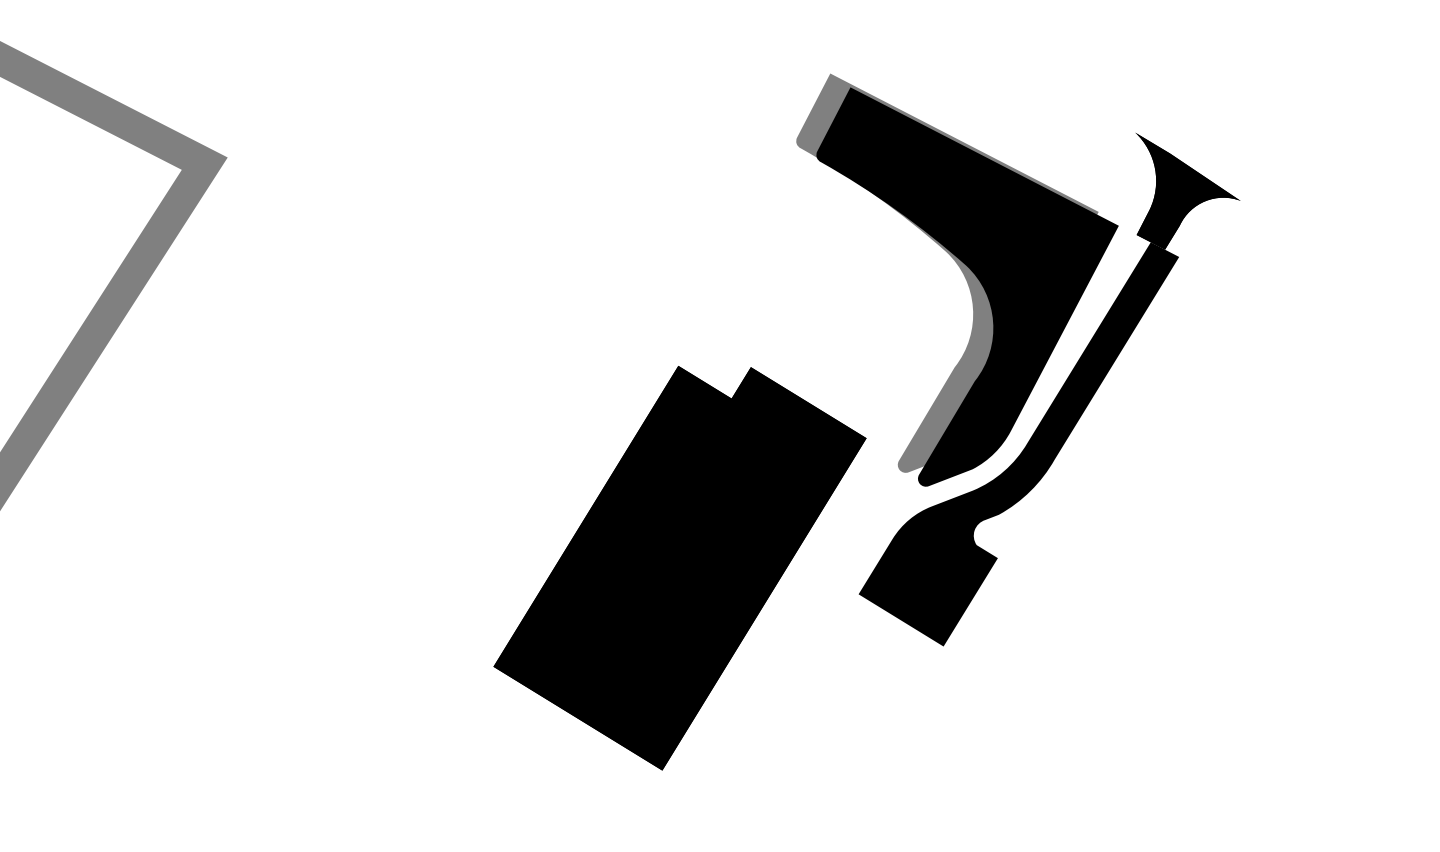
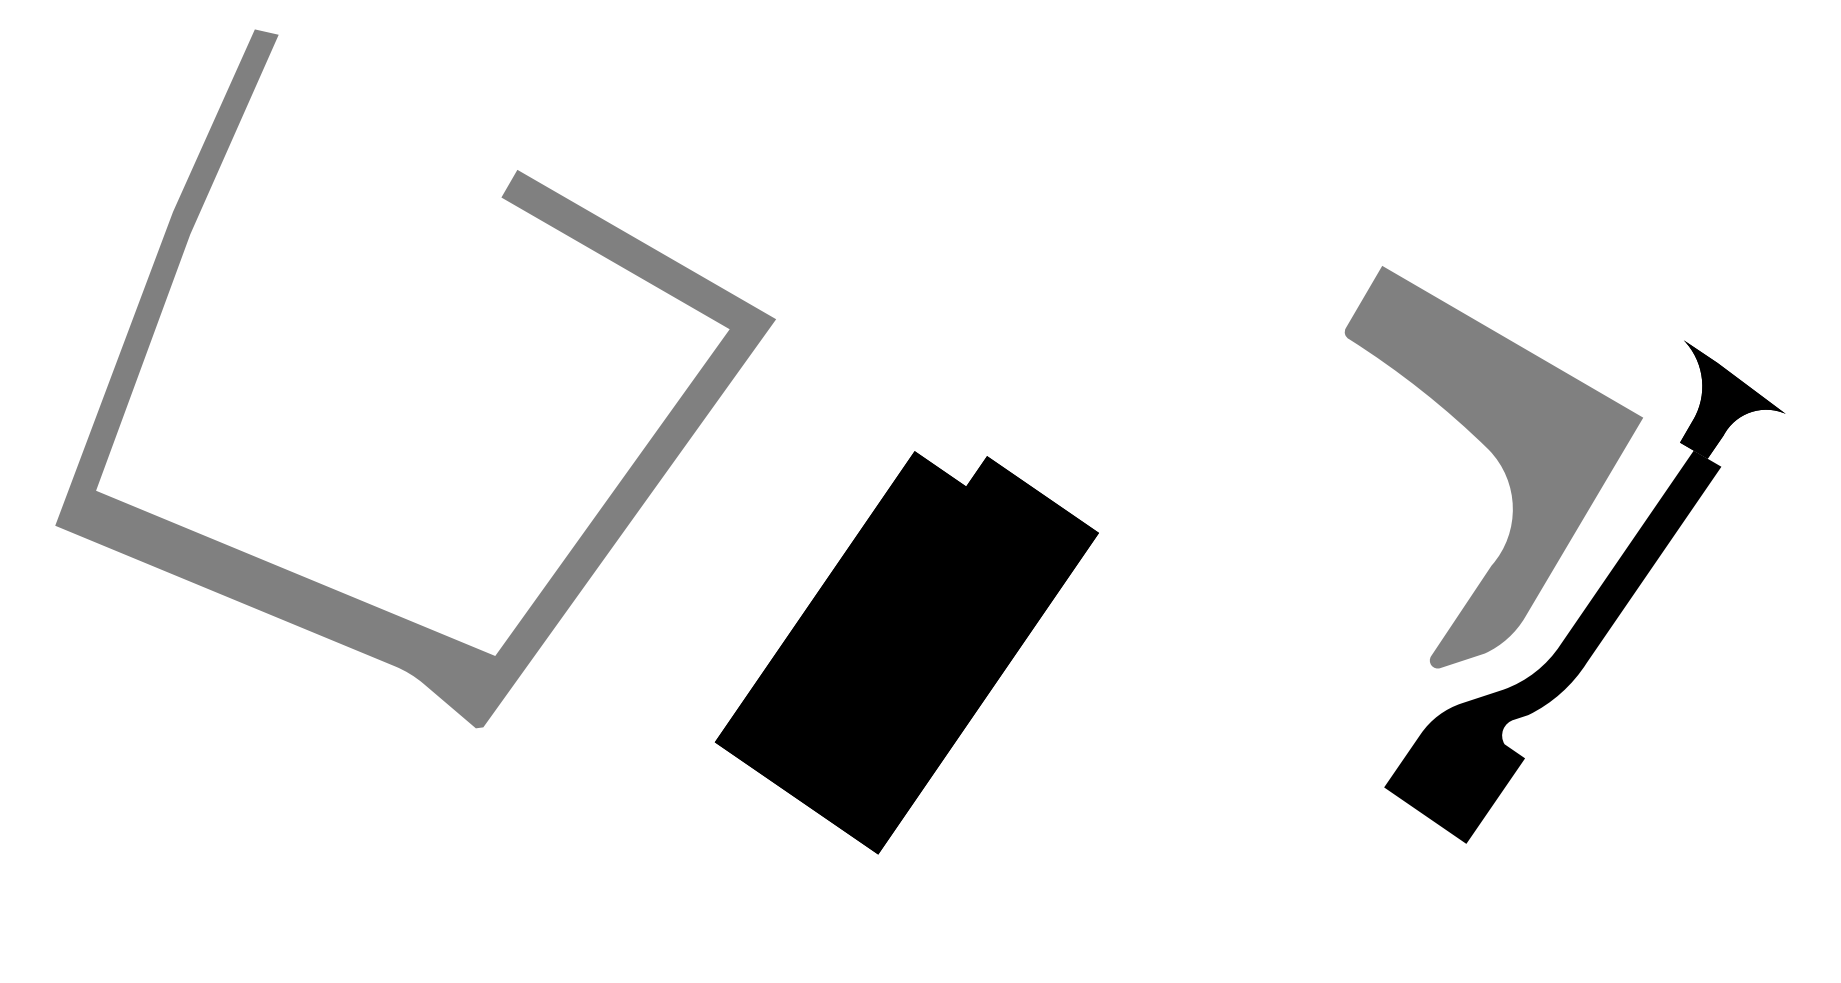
fill: (972, 282) -> (1513, 481), removed
part: (680, 567) -> (906, 652), moved

